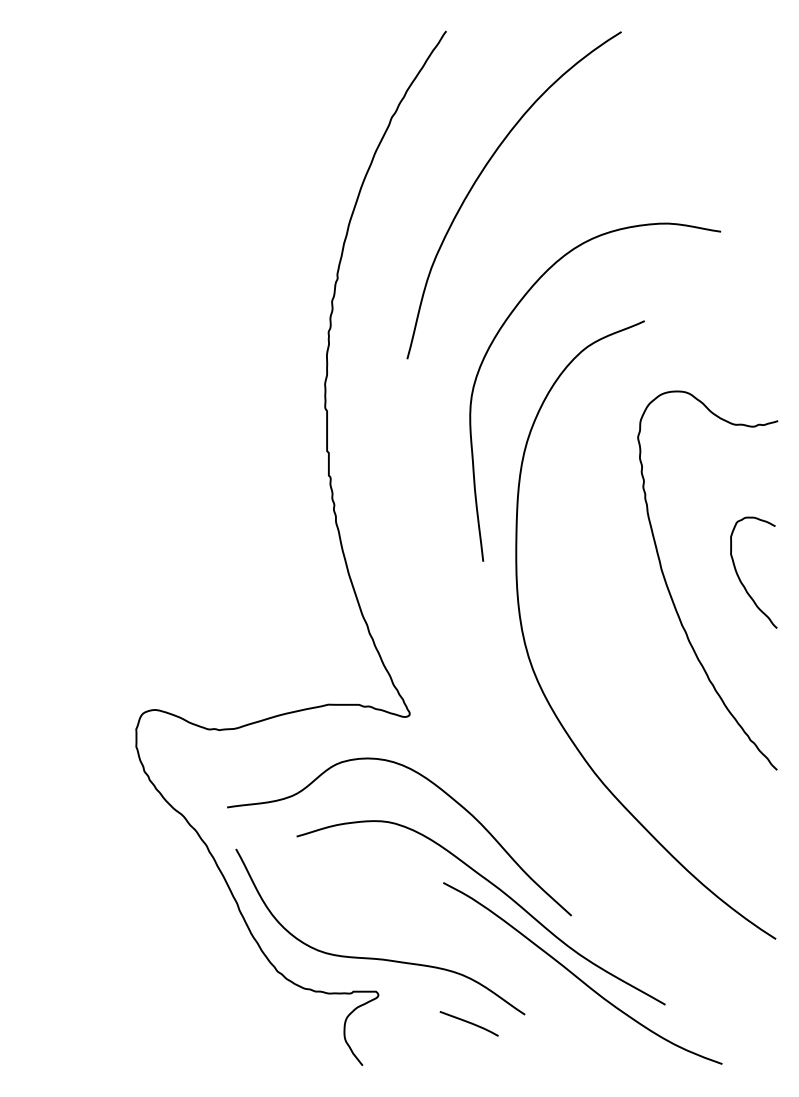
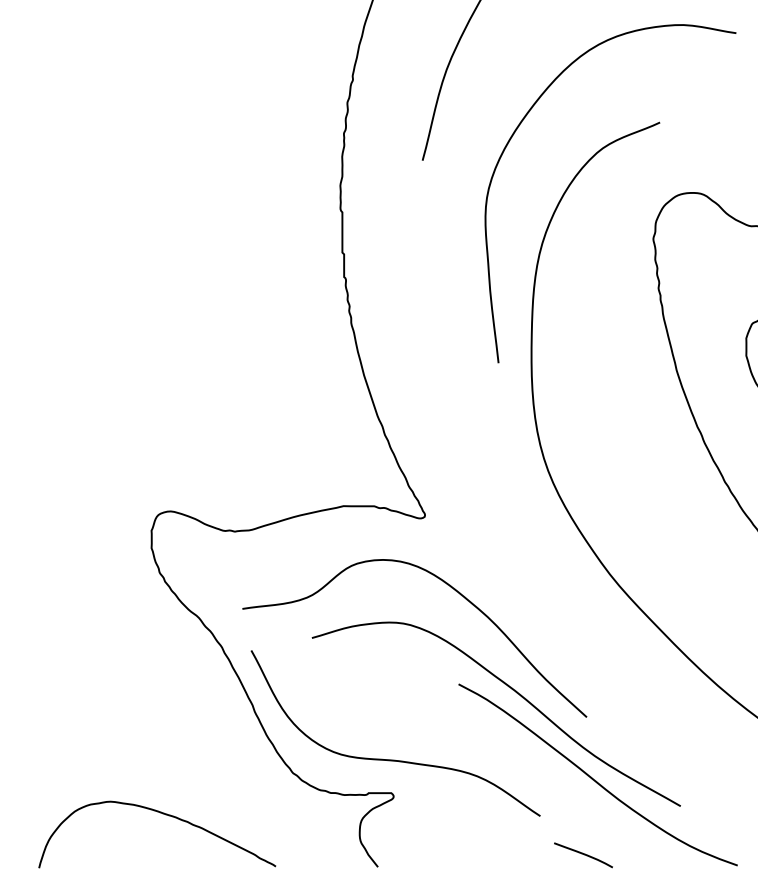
curve: (148, 1013) -> (163, 814), added
curve: (468, 1023) -> (582, 854), moved

